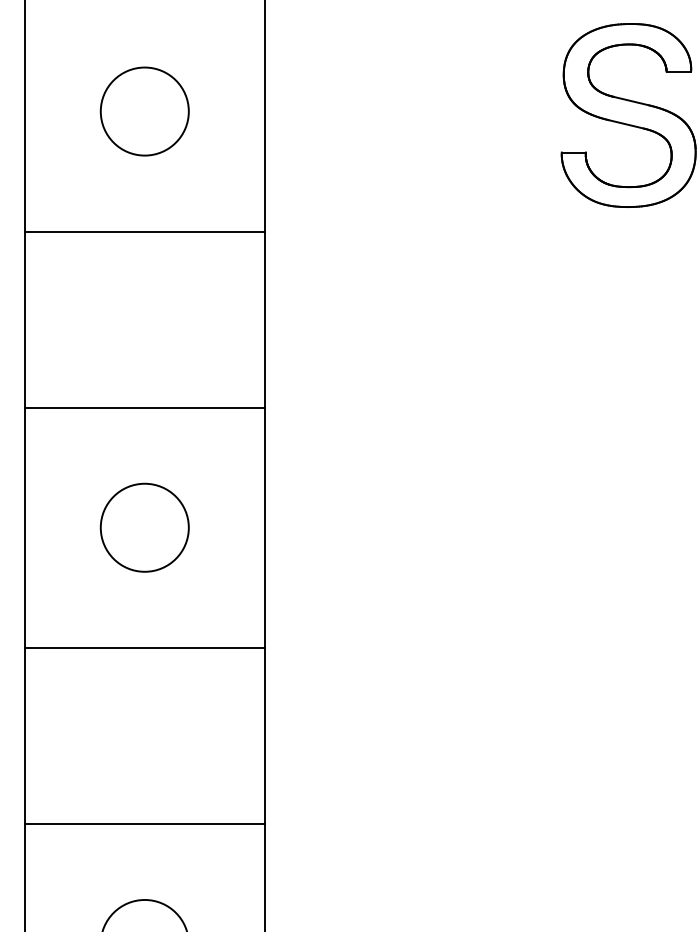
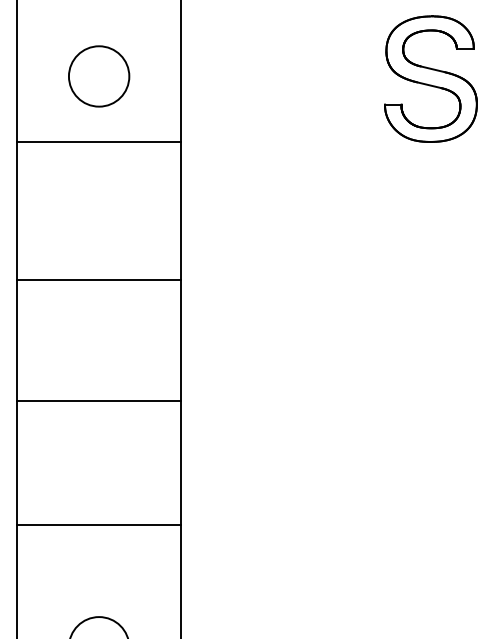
line: (143, 231) -> (98, 141), moved
circle: (145, 527) -> (99, 361), removed
line: (143, 648) -> (98, 401), moved
line: (143, 823) -> (98, 524), moved

